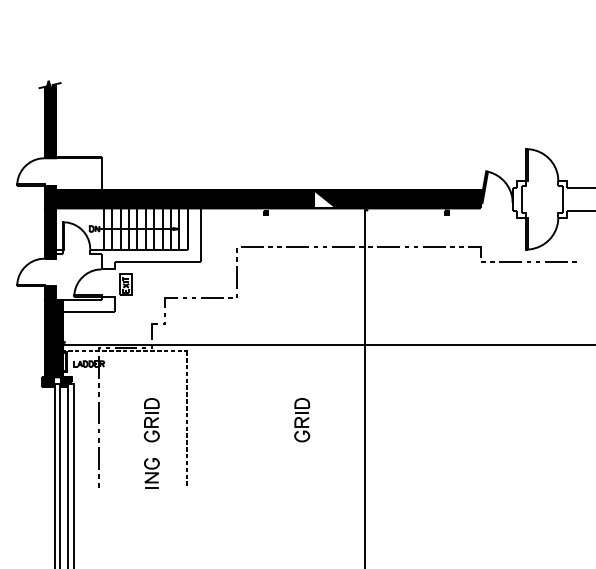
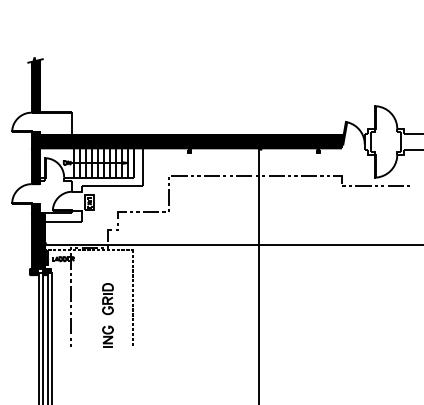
fill: (325, 198) -> (231, 141), added
part: (301, 420) -> (214, 299), removed

